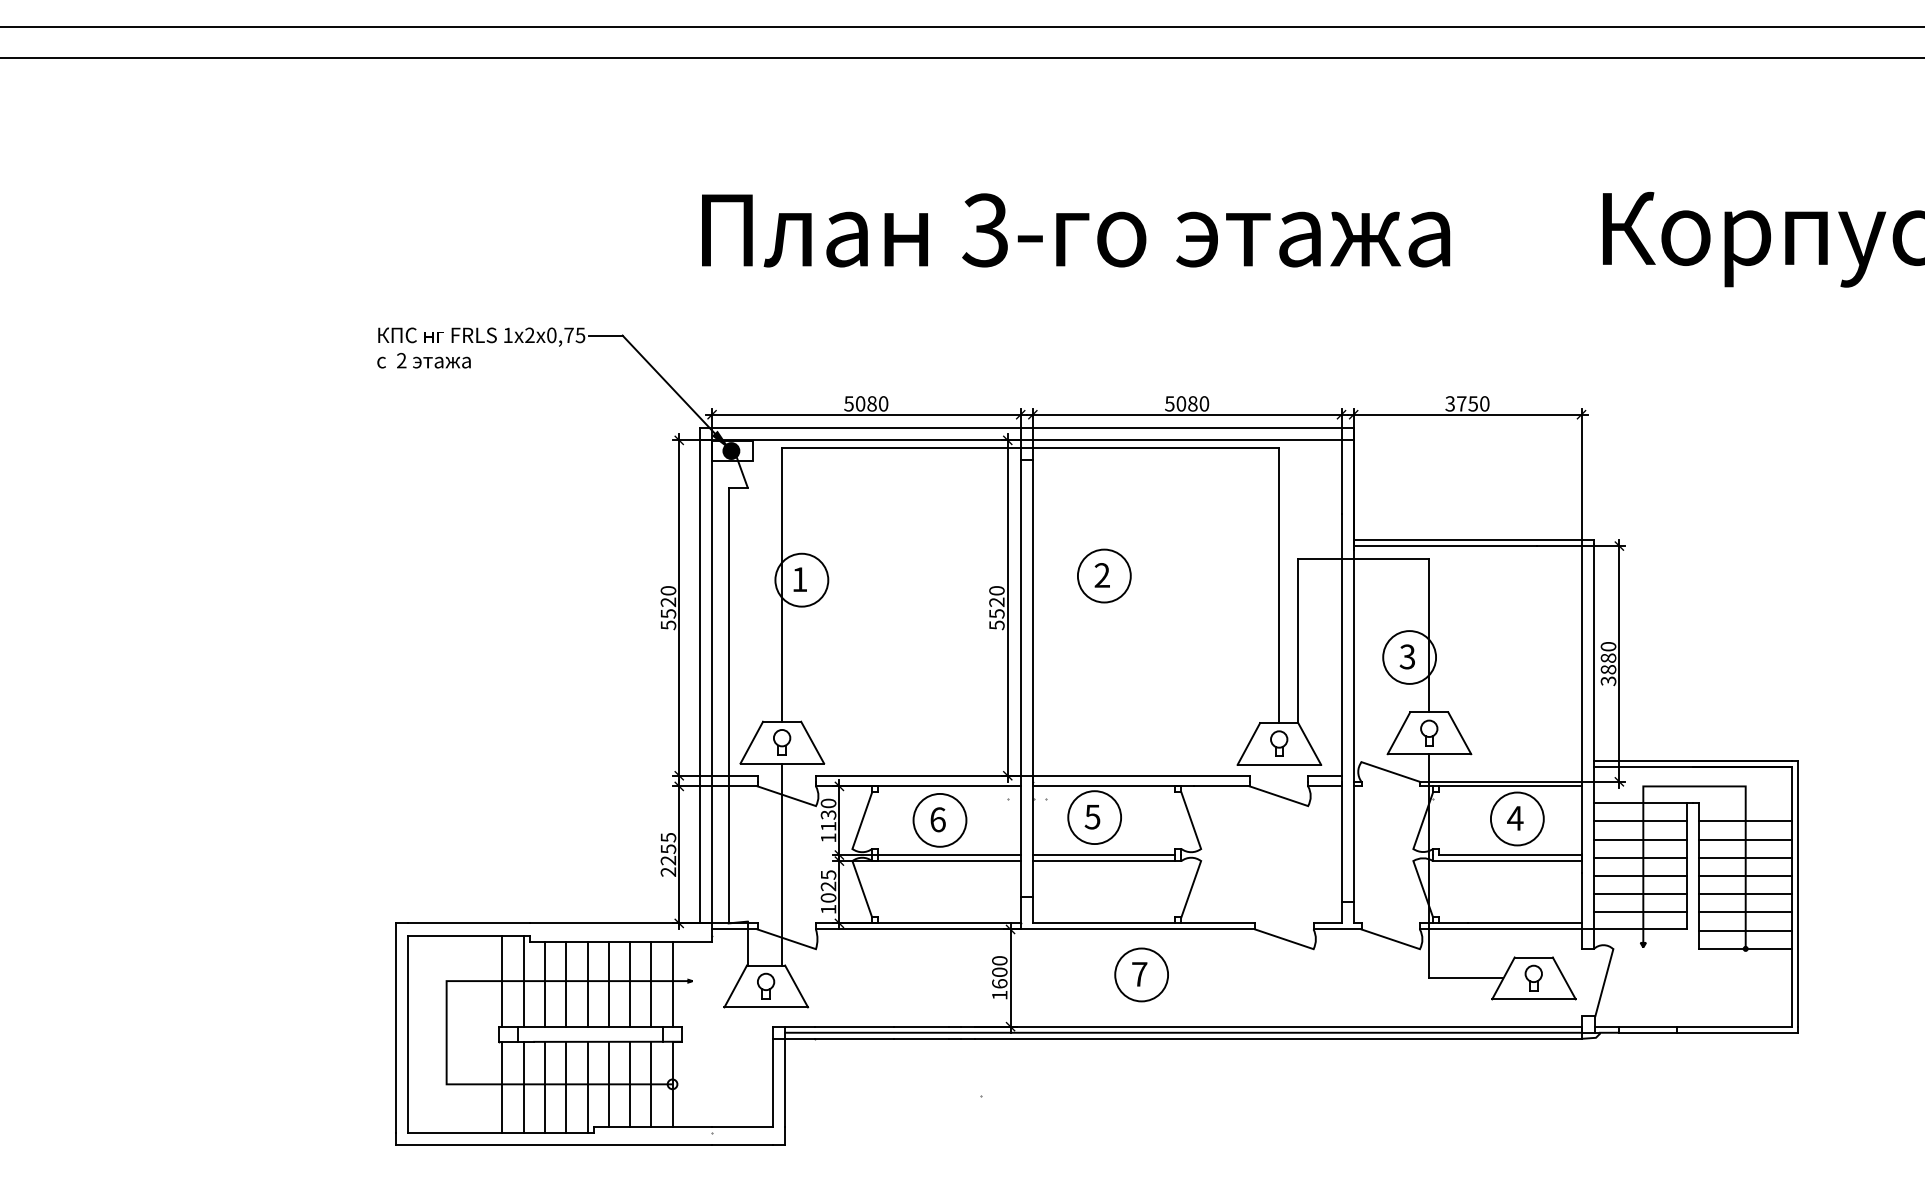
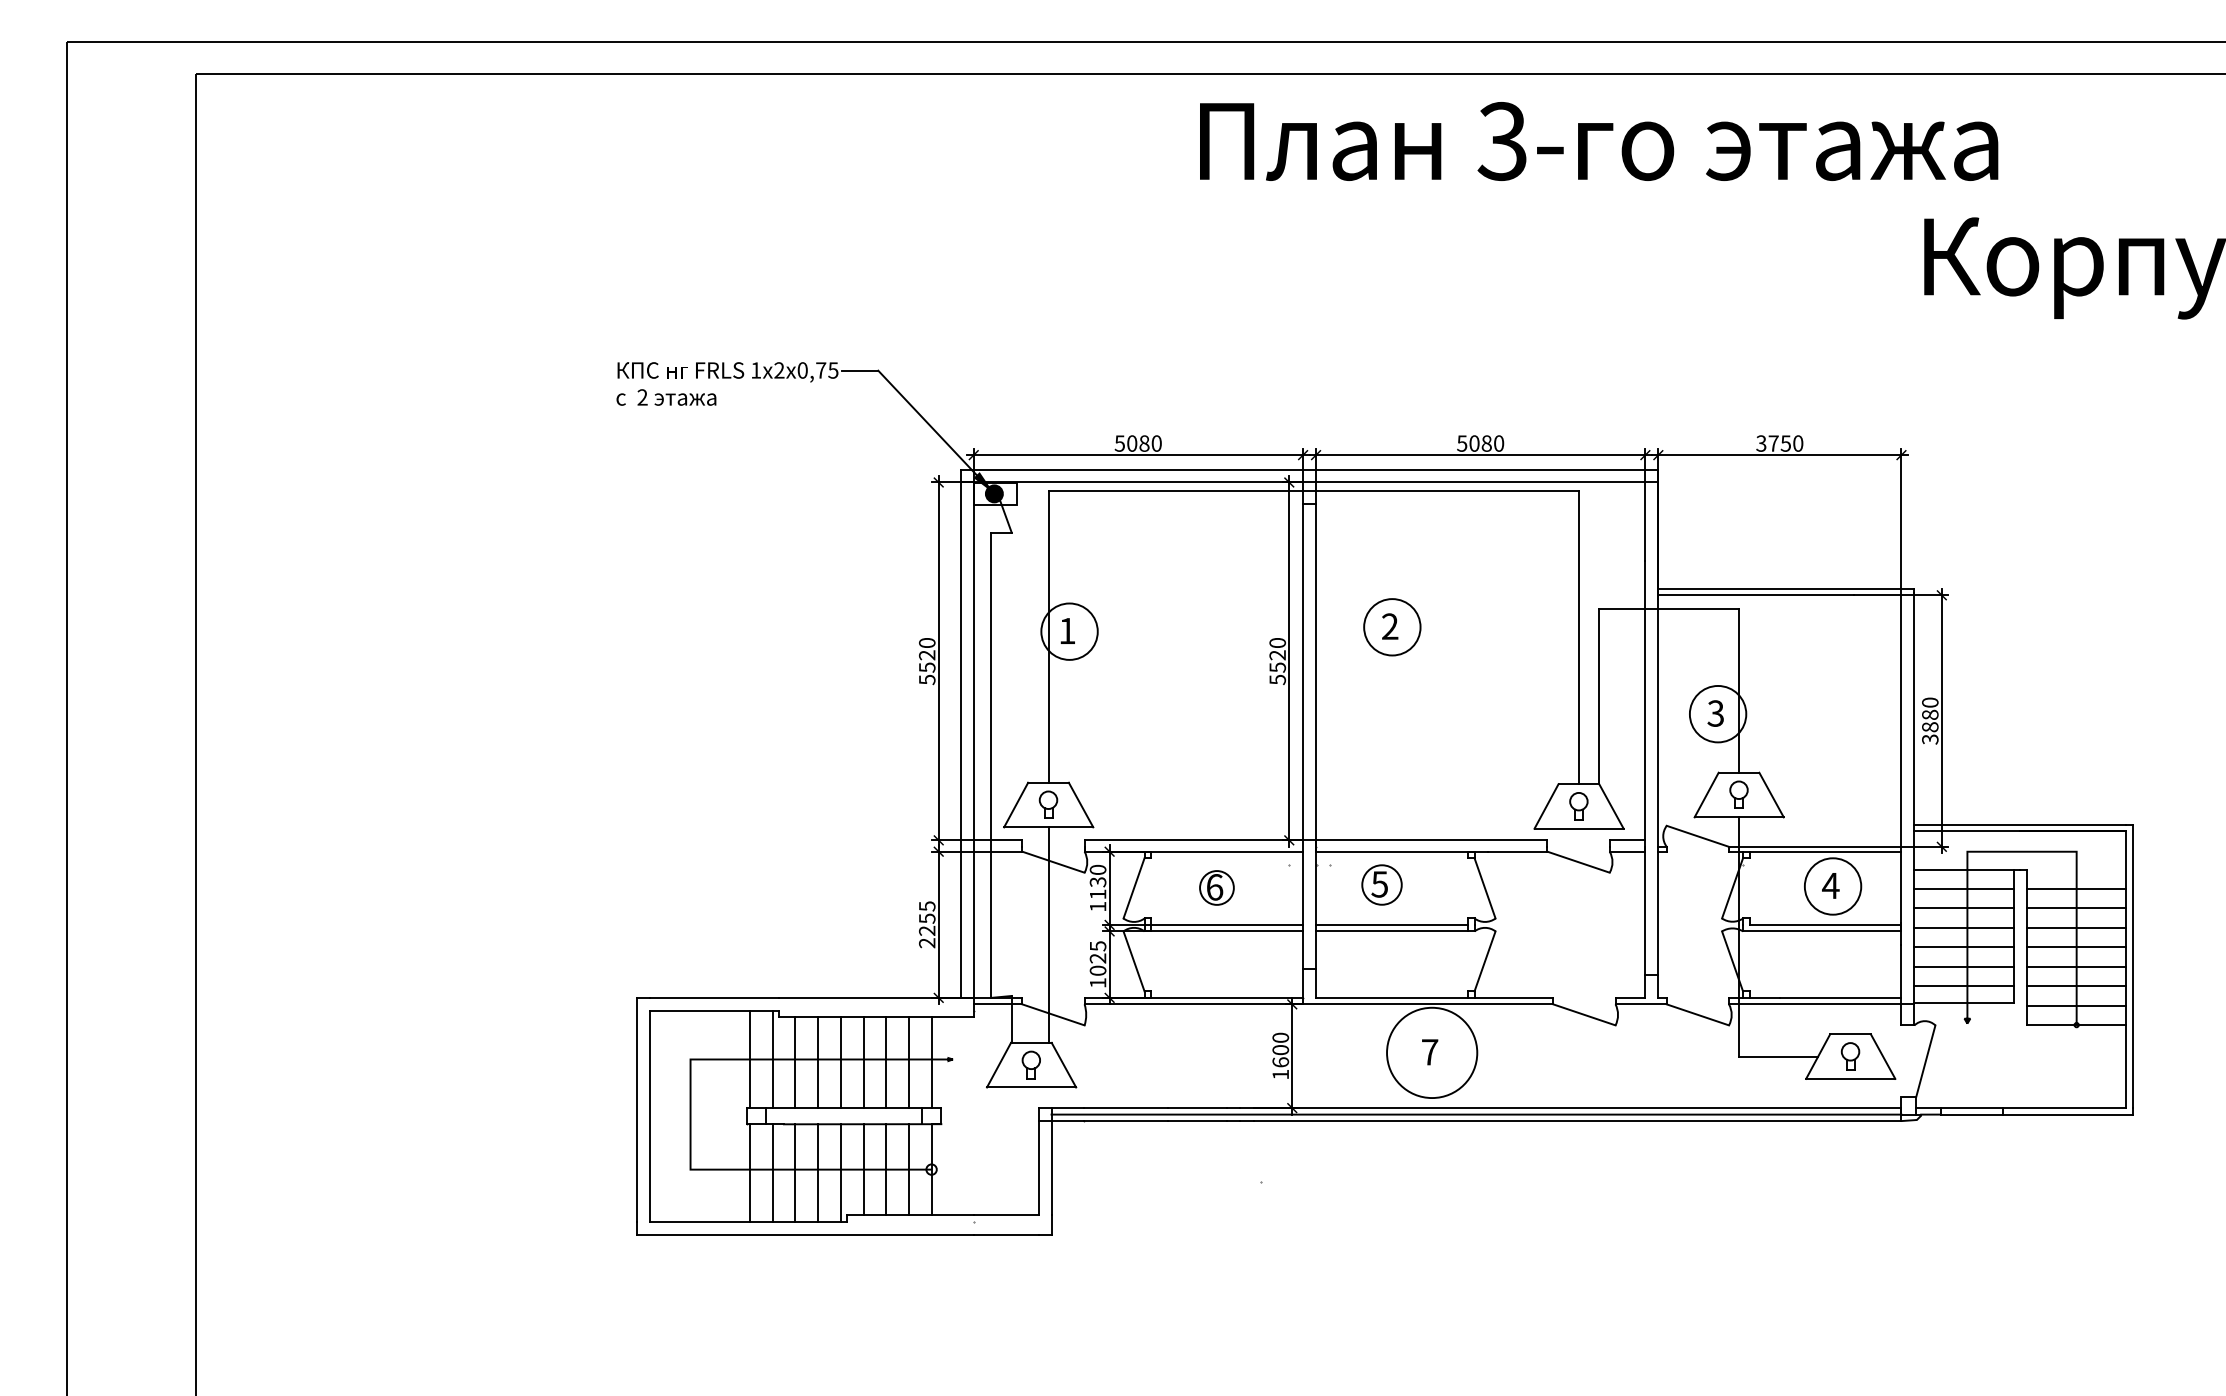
text: (1076, 230) -> (1599, 141), moved
circle: (1094, 817) -> (1381, 884), size x0.7
circle: (939, 819) -> (1216, 887), size x0.6
circle: (1141, 974) -> (1431, 1052), size x1.6

